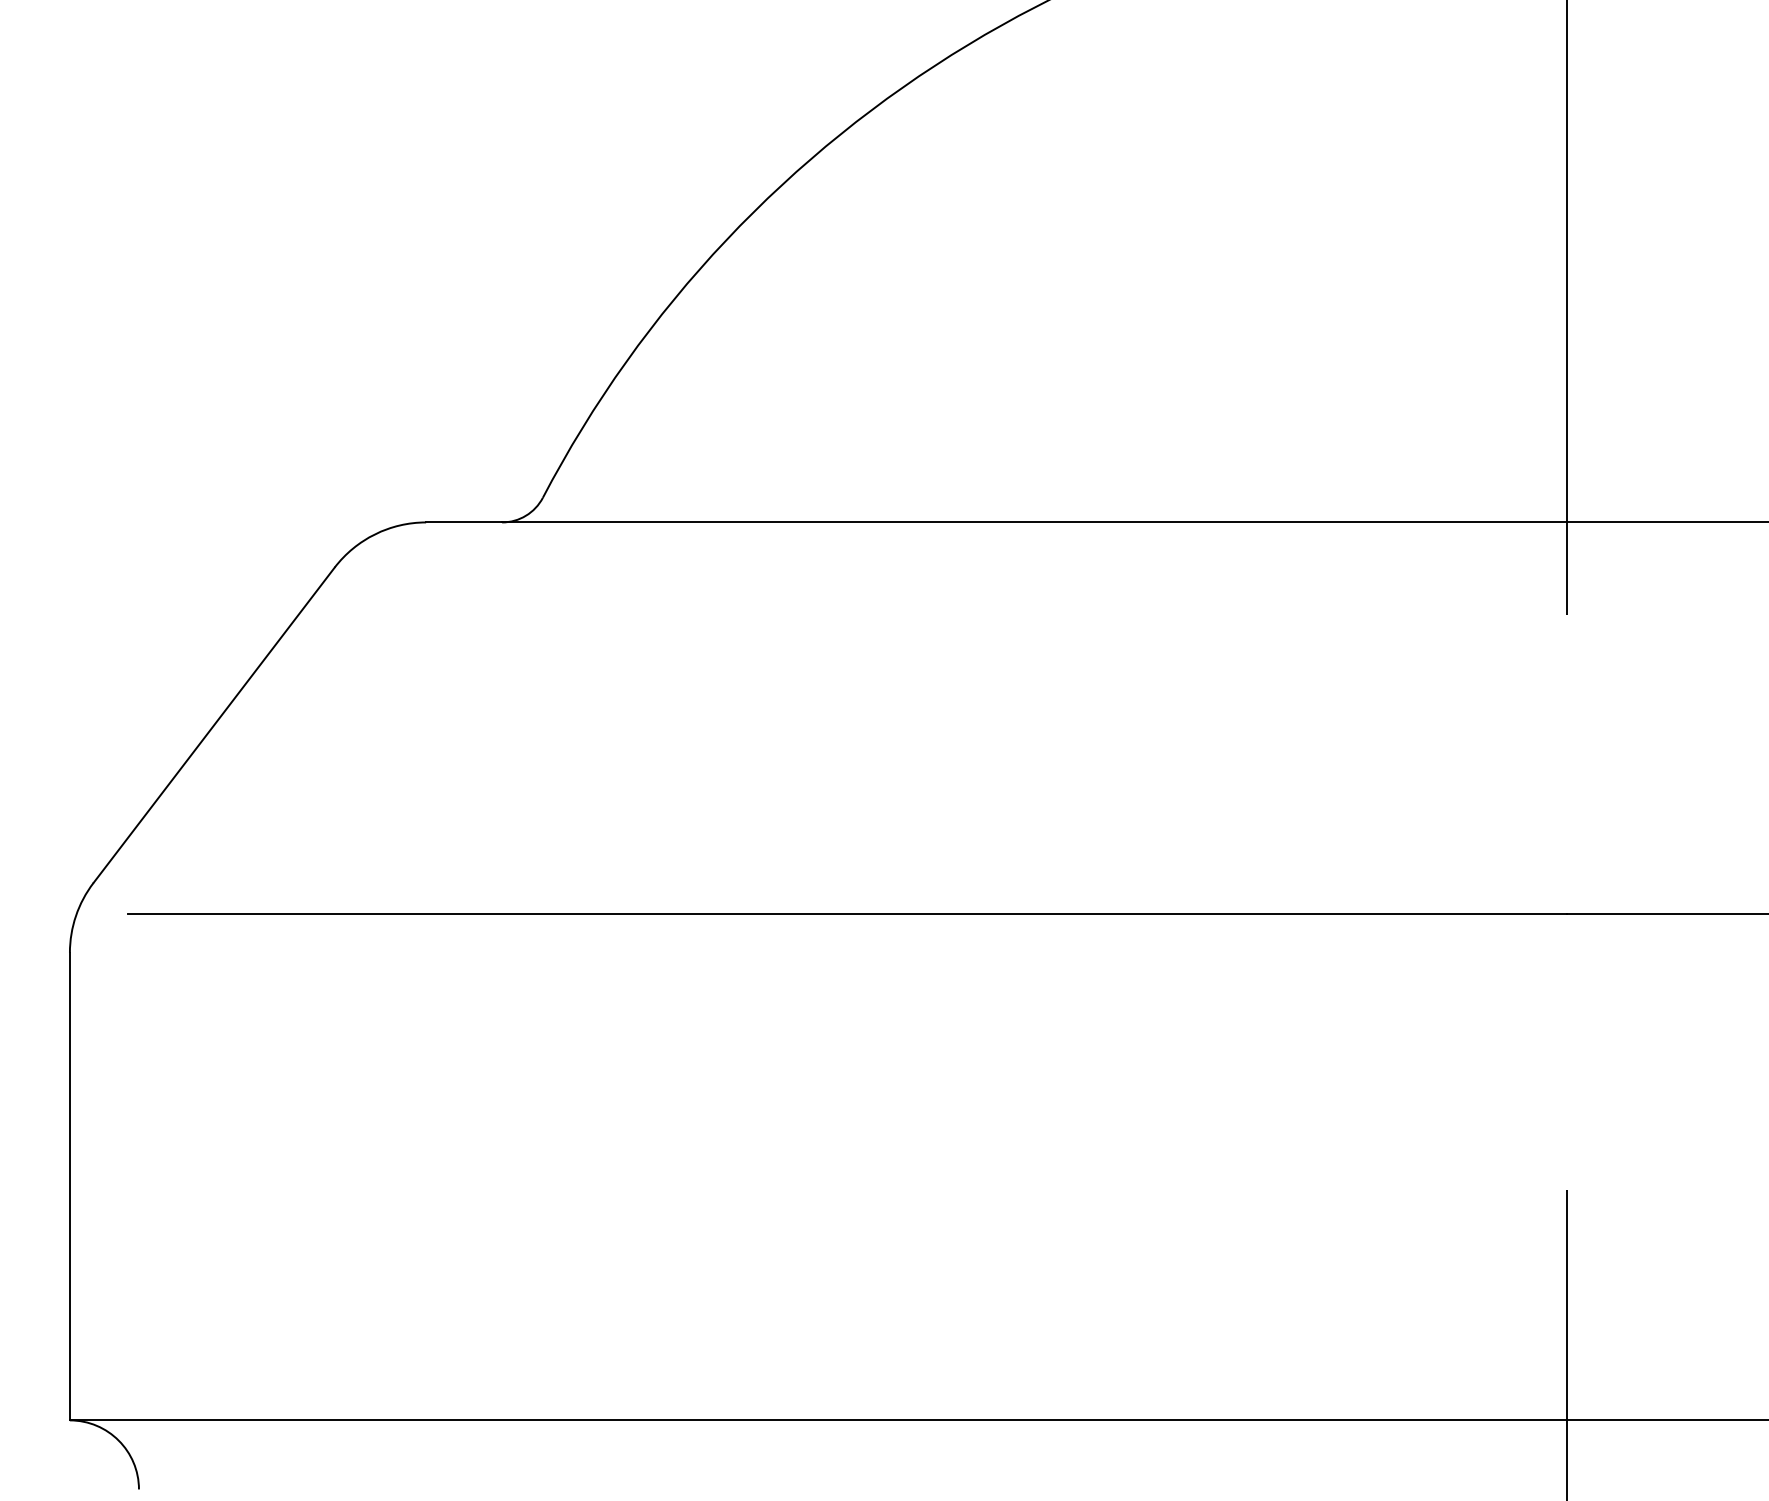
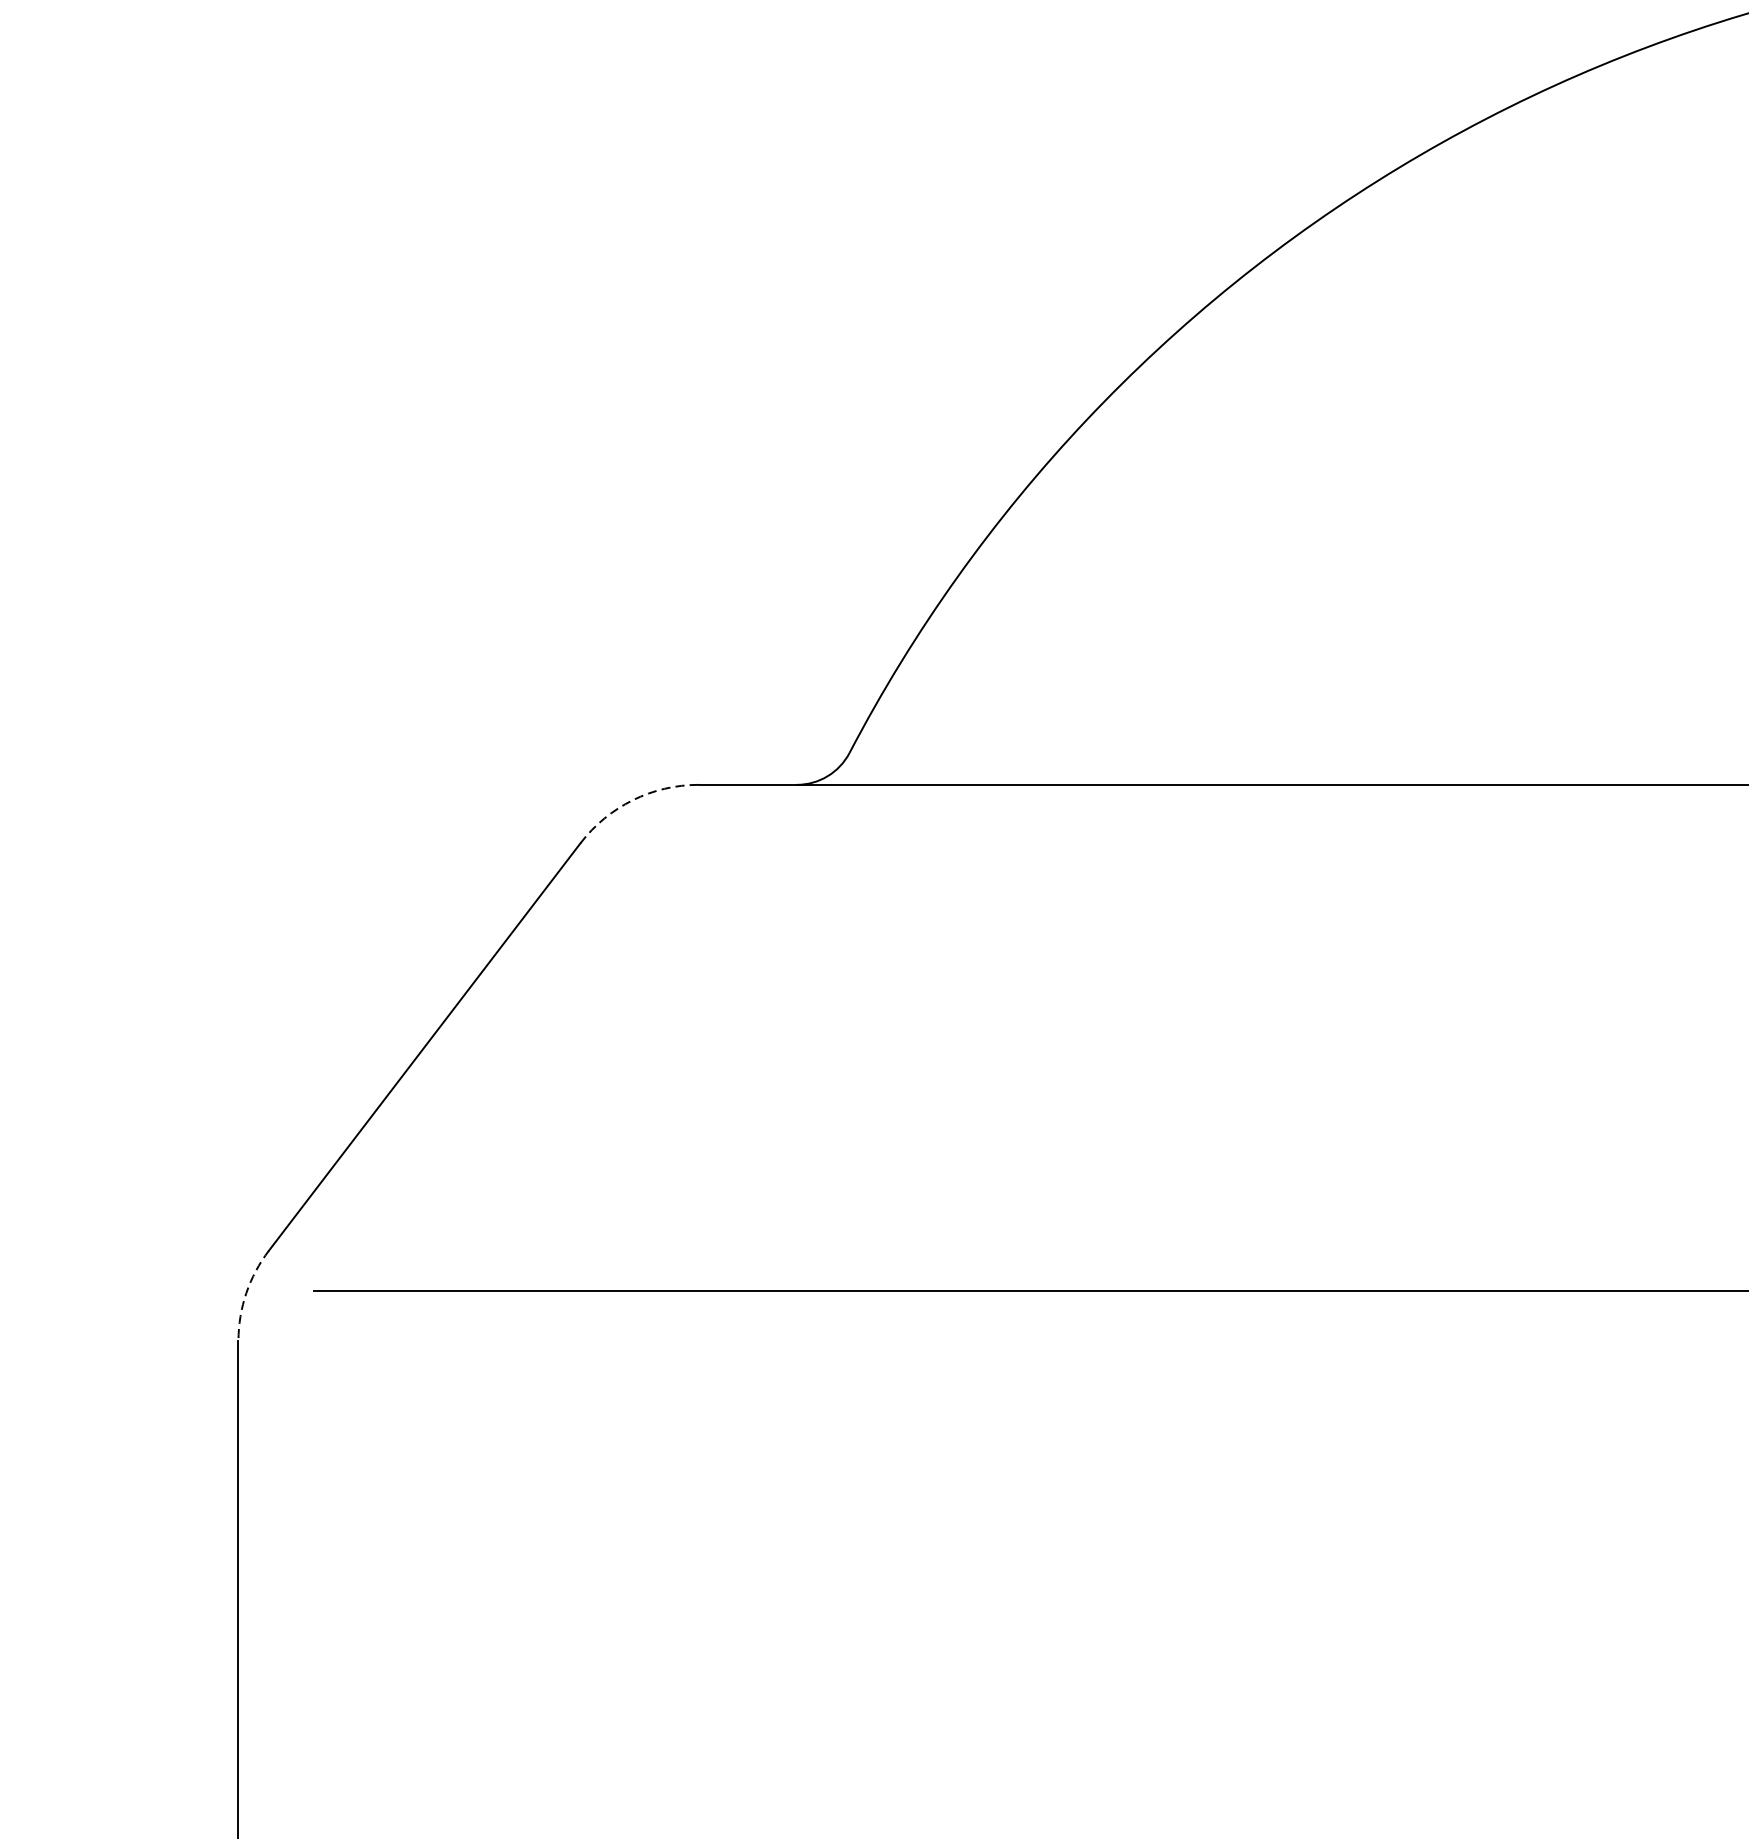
arc: (375, 534) -> (633, 800), solid -> dashed
arc: (76, 915) -> (246, 1292), solid -> dashed

